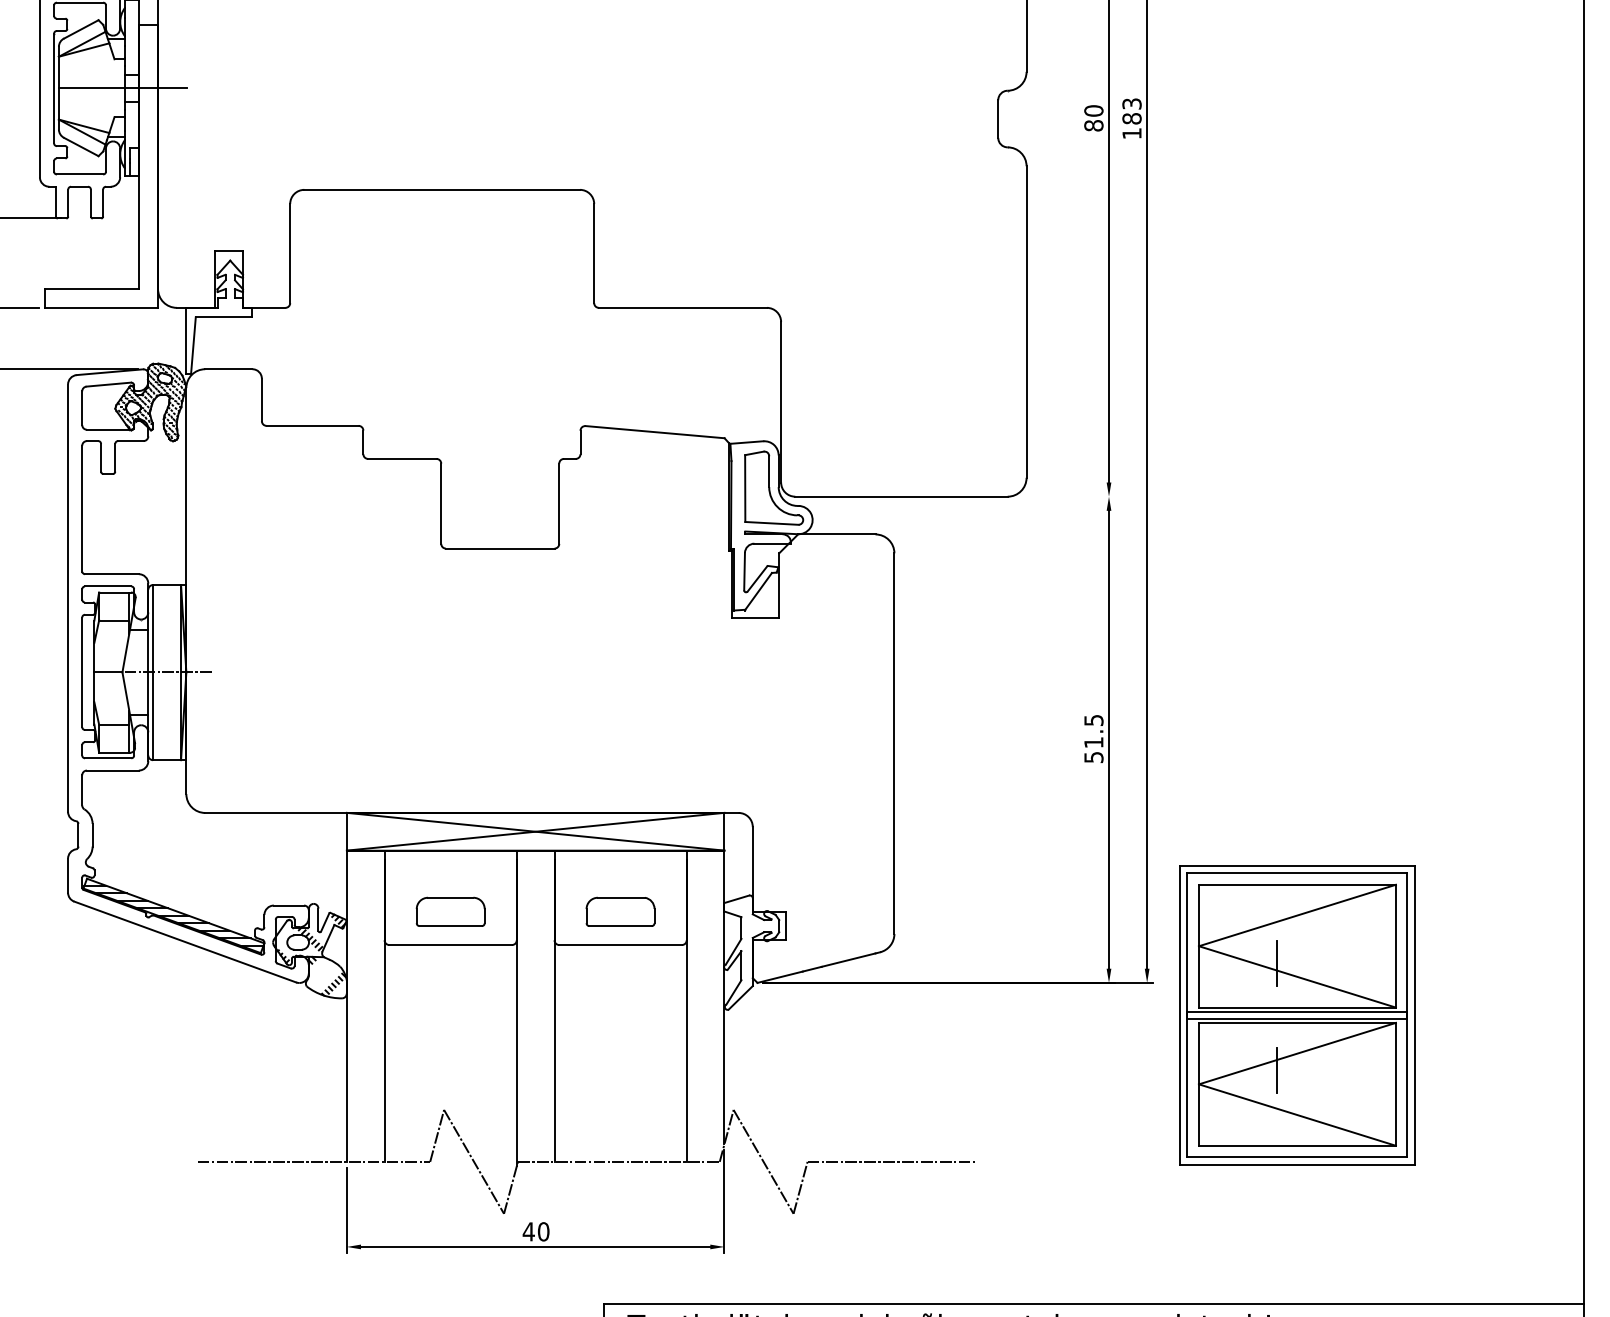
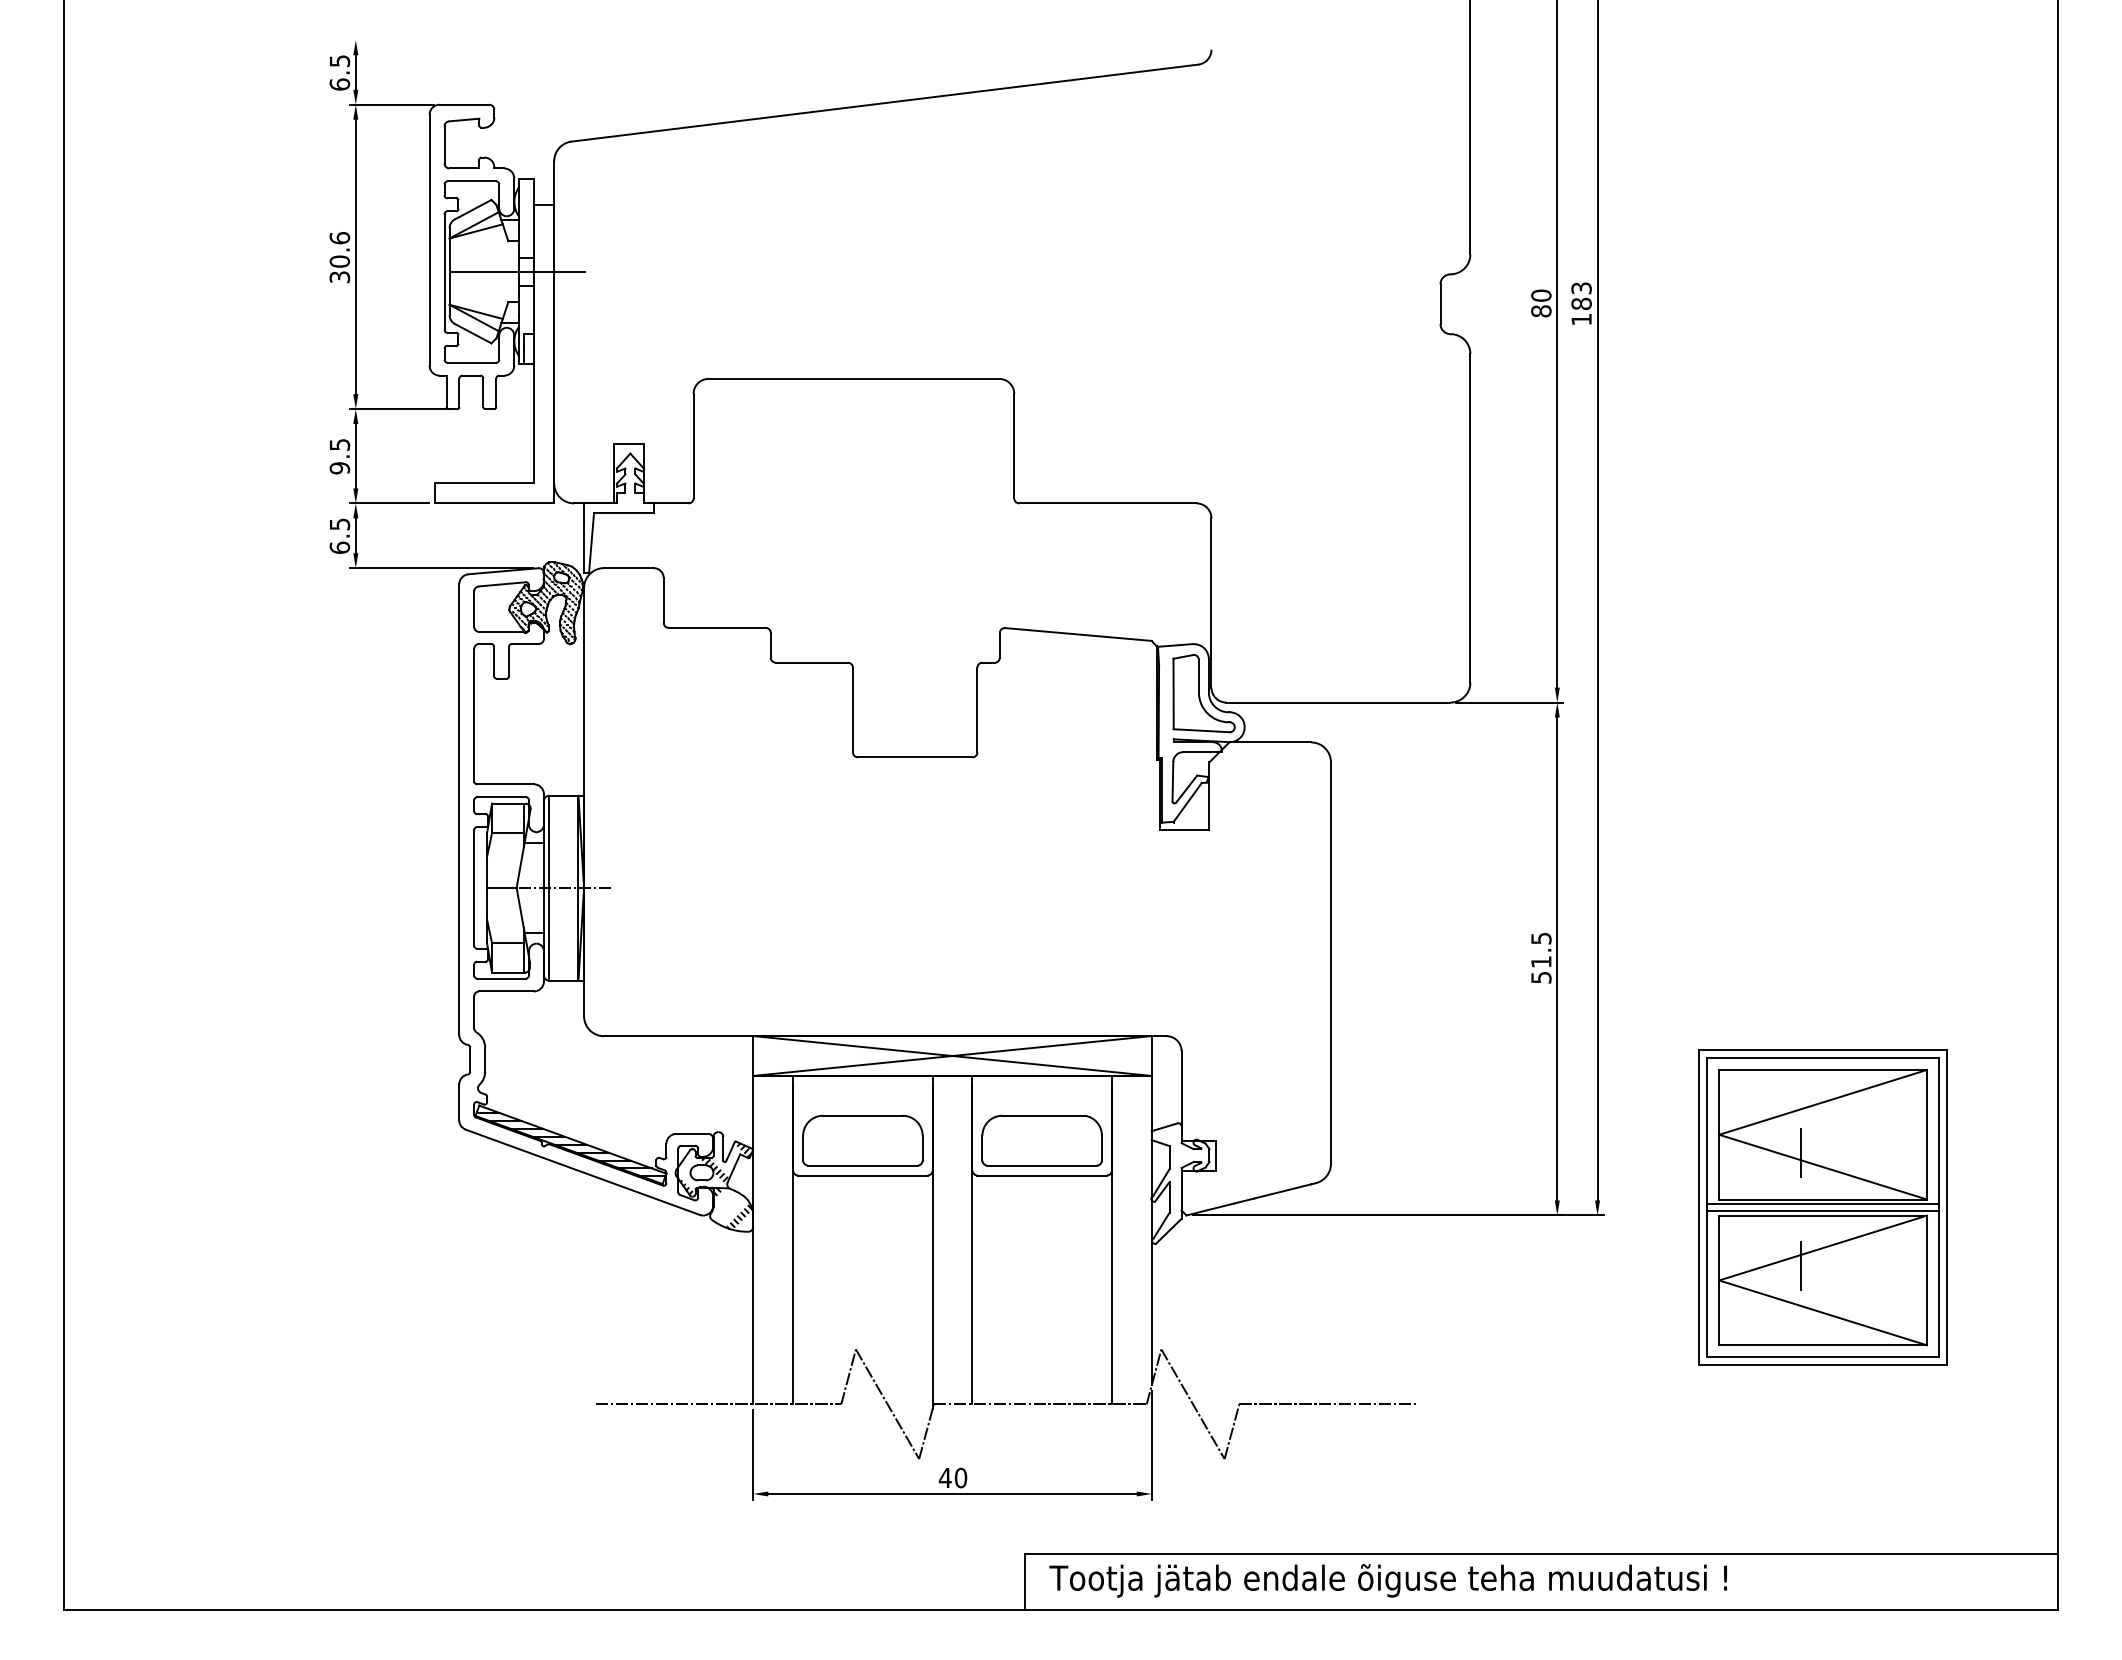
line: (1063, 496) -> (1509, 702), added
part: (450, 911) -> (862, 1140), size x1.67
part: (620, 911) -> (1041, 1140), size x1.67
part: (1296, 1015) -> (1822, 1207), moved

